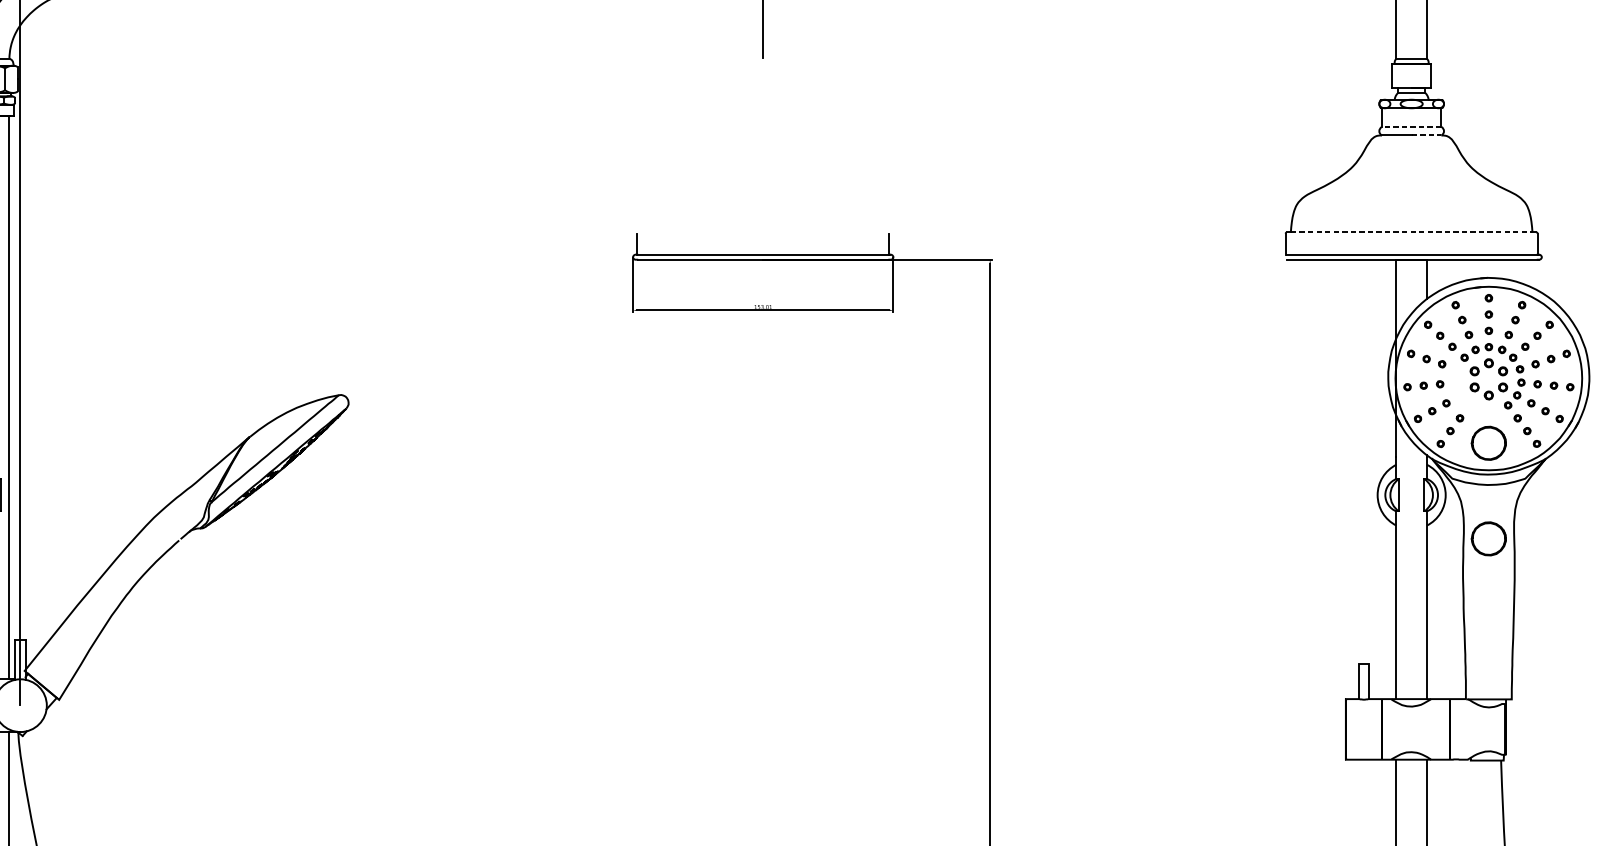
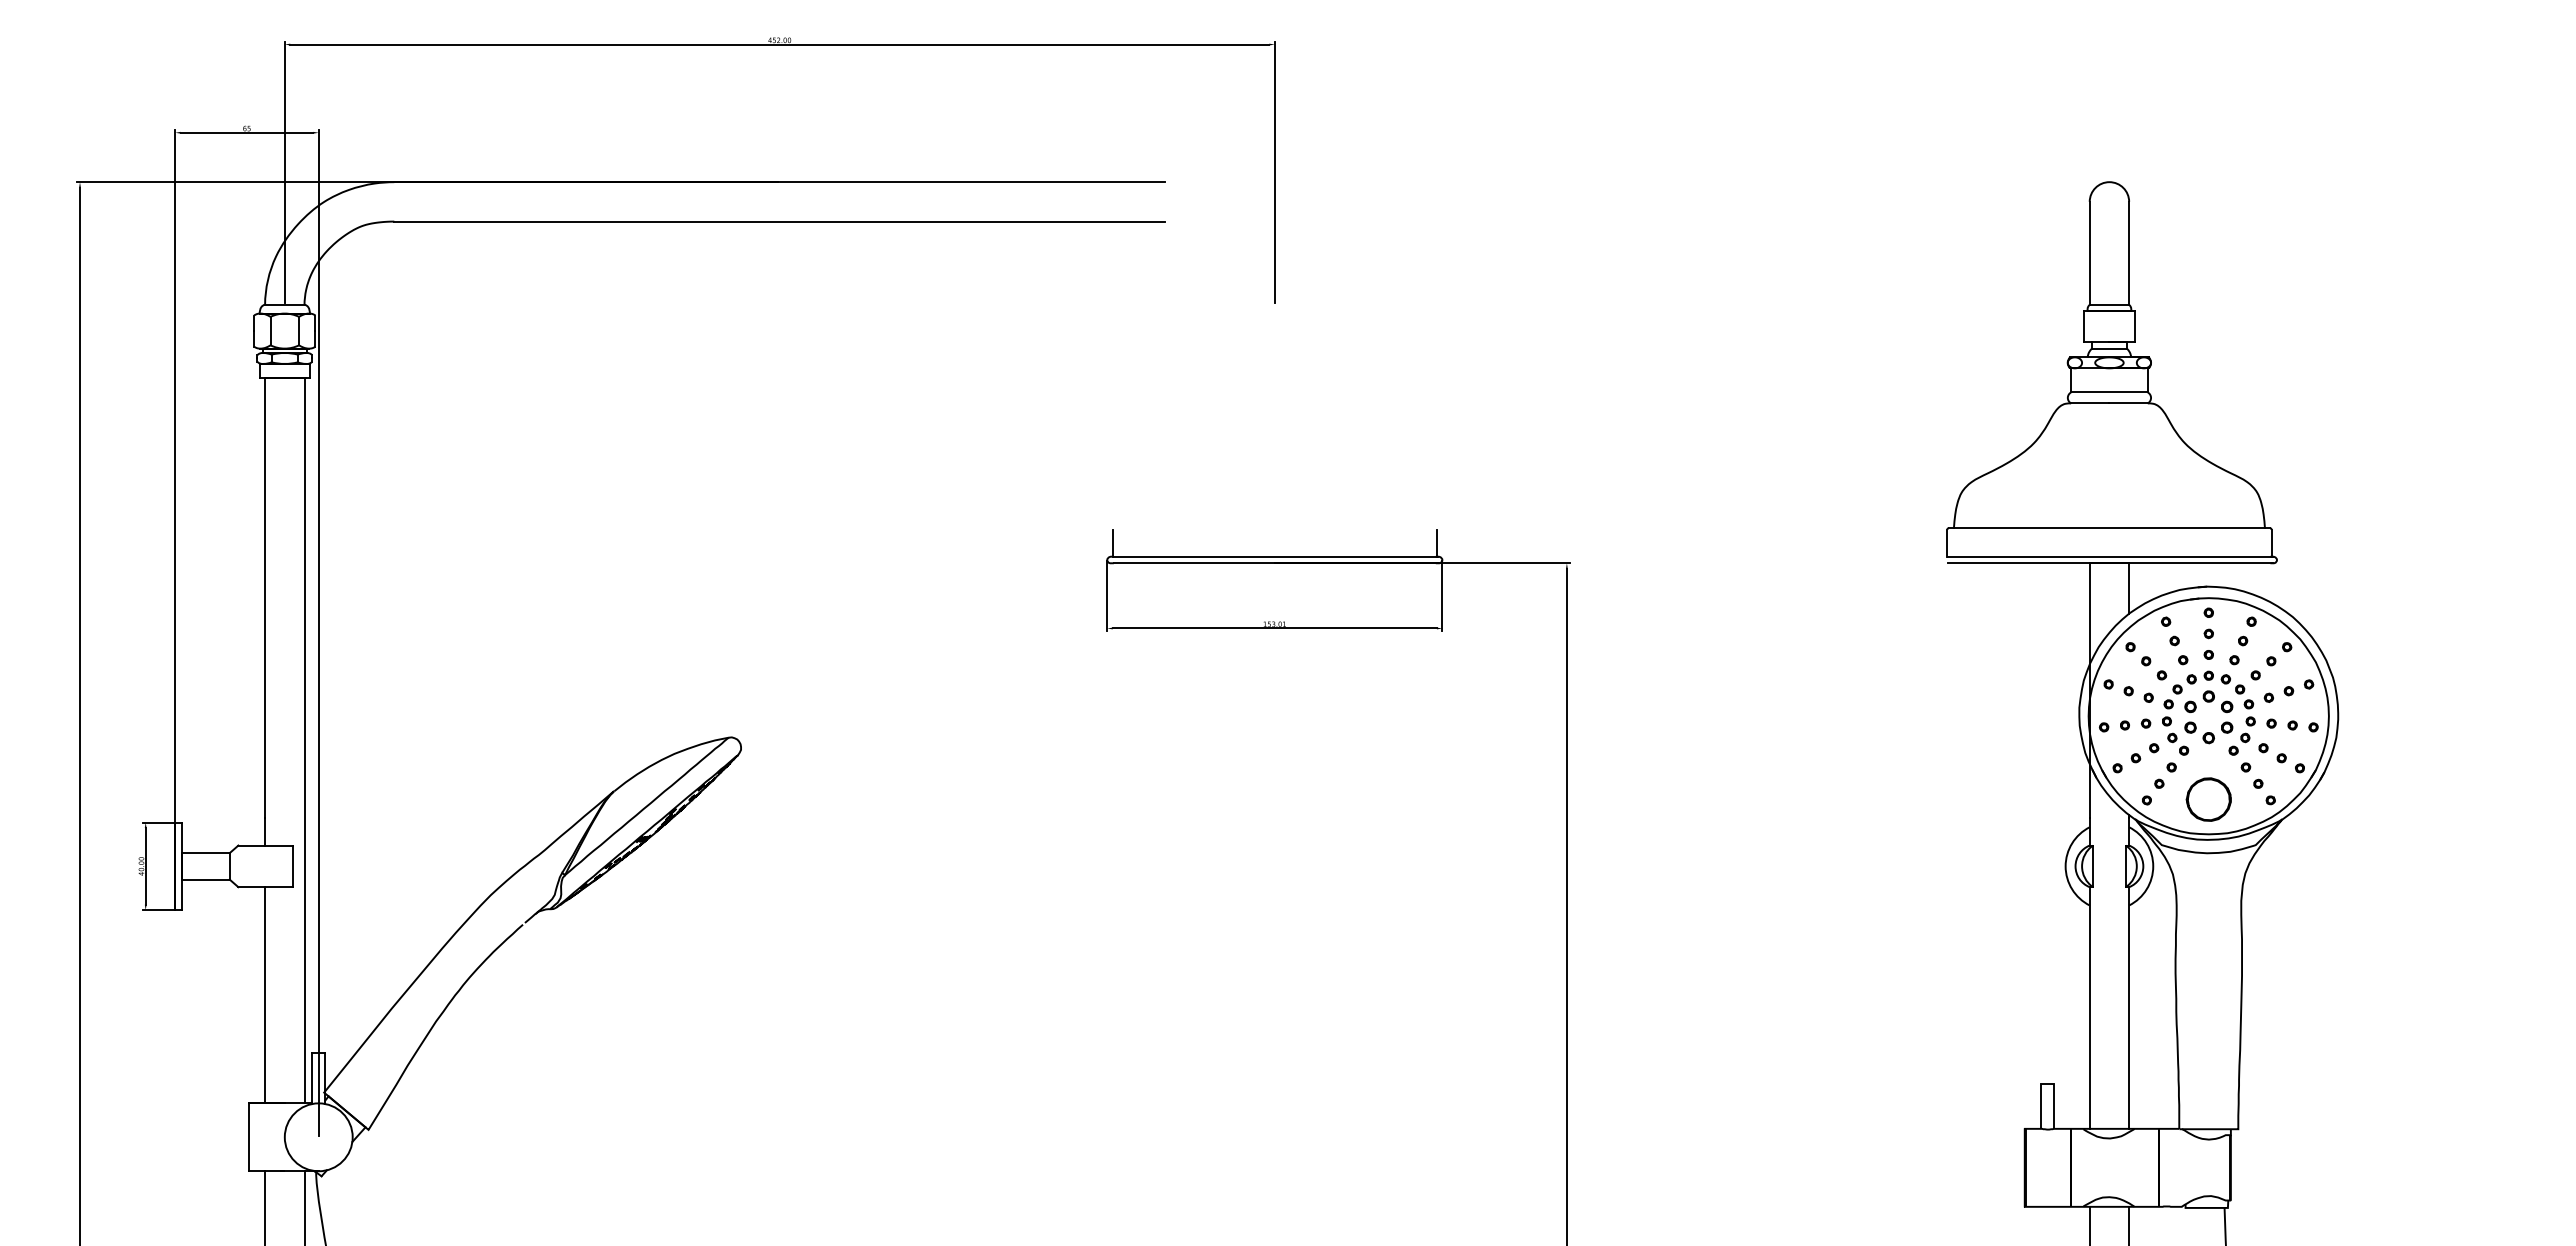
line: (1410, 127) -> (2108, 392), dashed -> solid
line: (1427, 135) -> (2129, 403), dashed -> solid
line: (1411, 232) -> (2109, 528), dashed -> solid
part: (1462, 387) -> (2175, 727), added
part: (1488, 538) -> (2208, 922), removed

